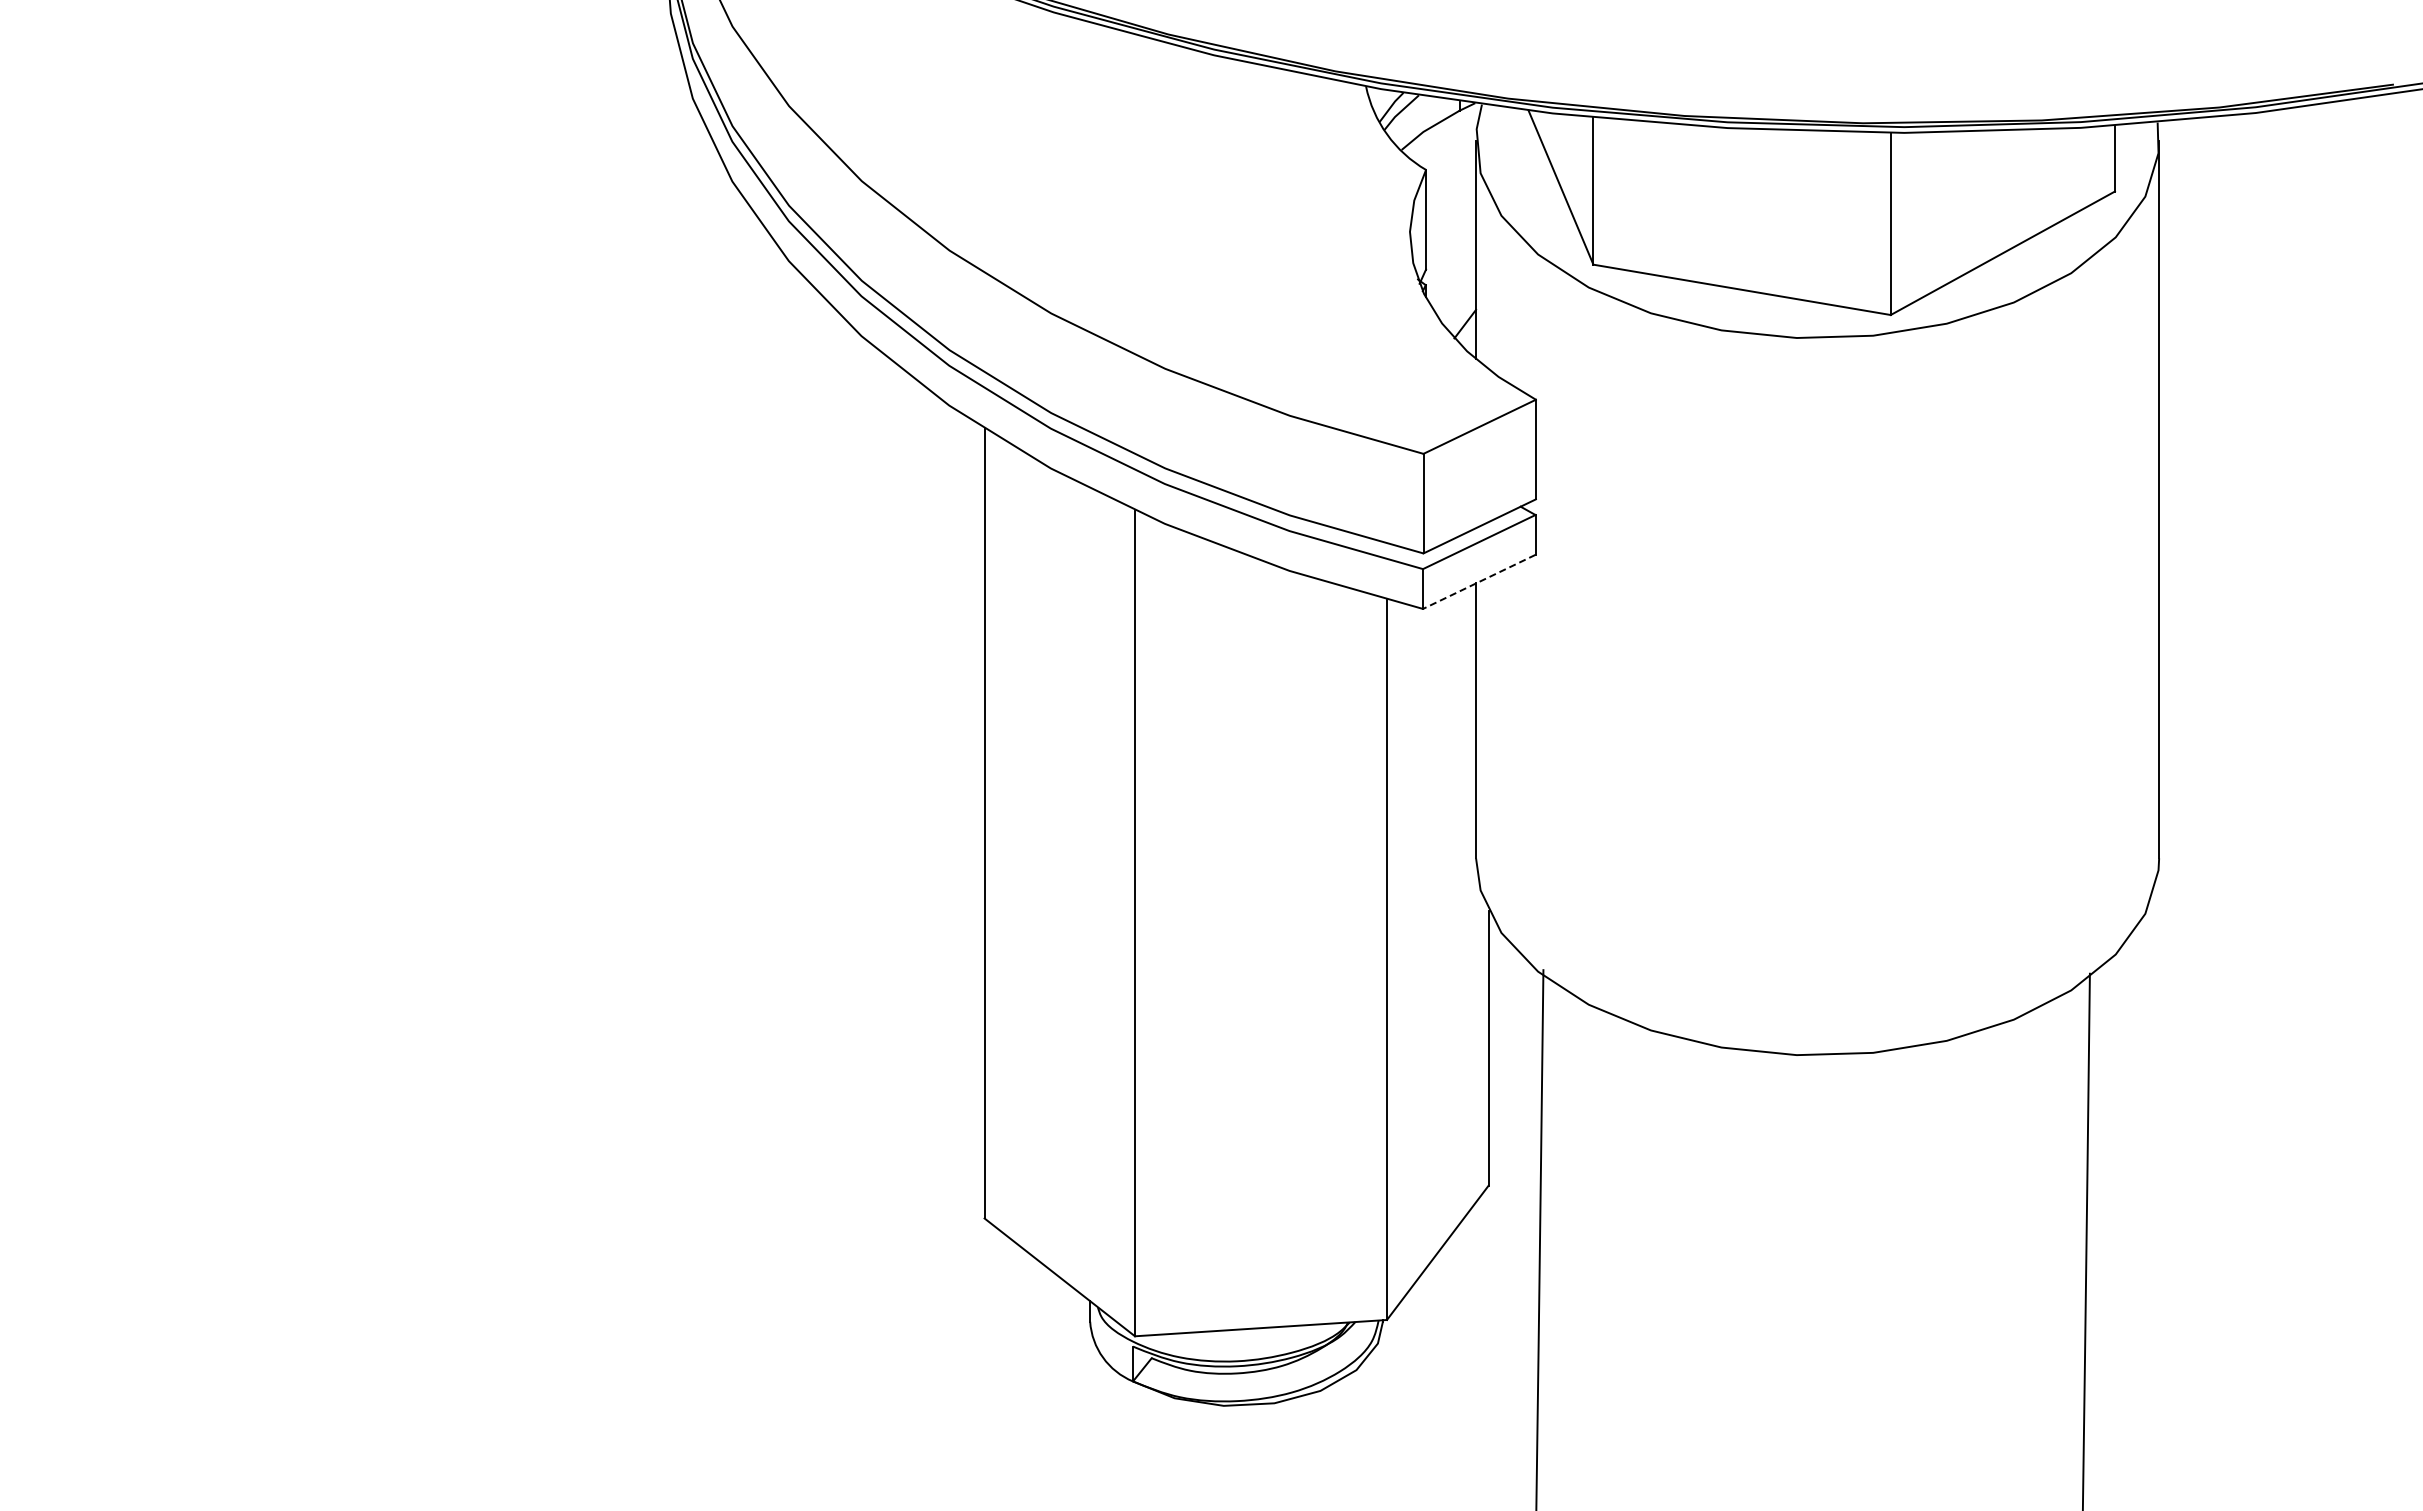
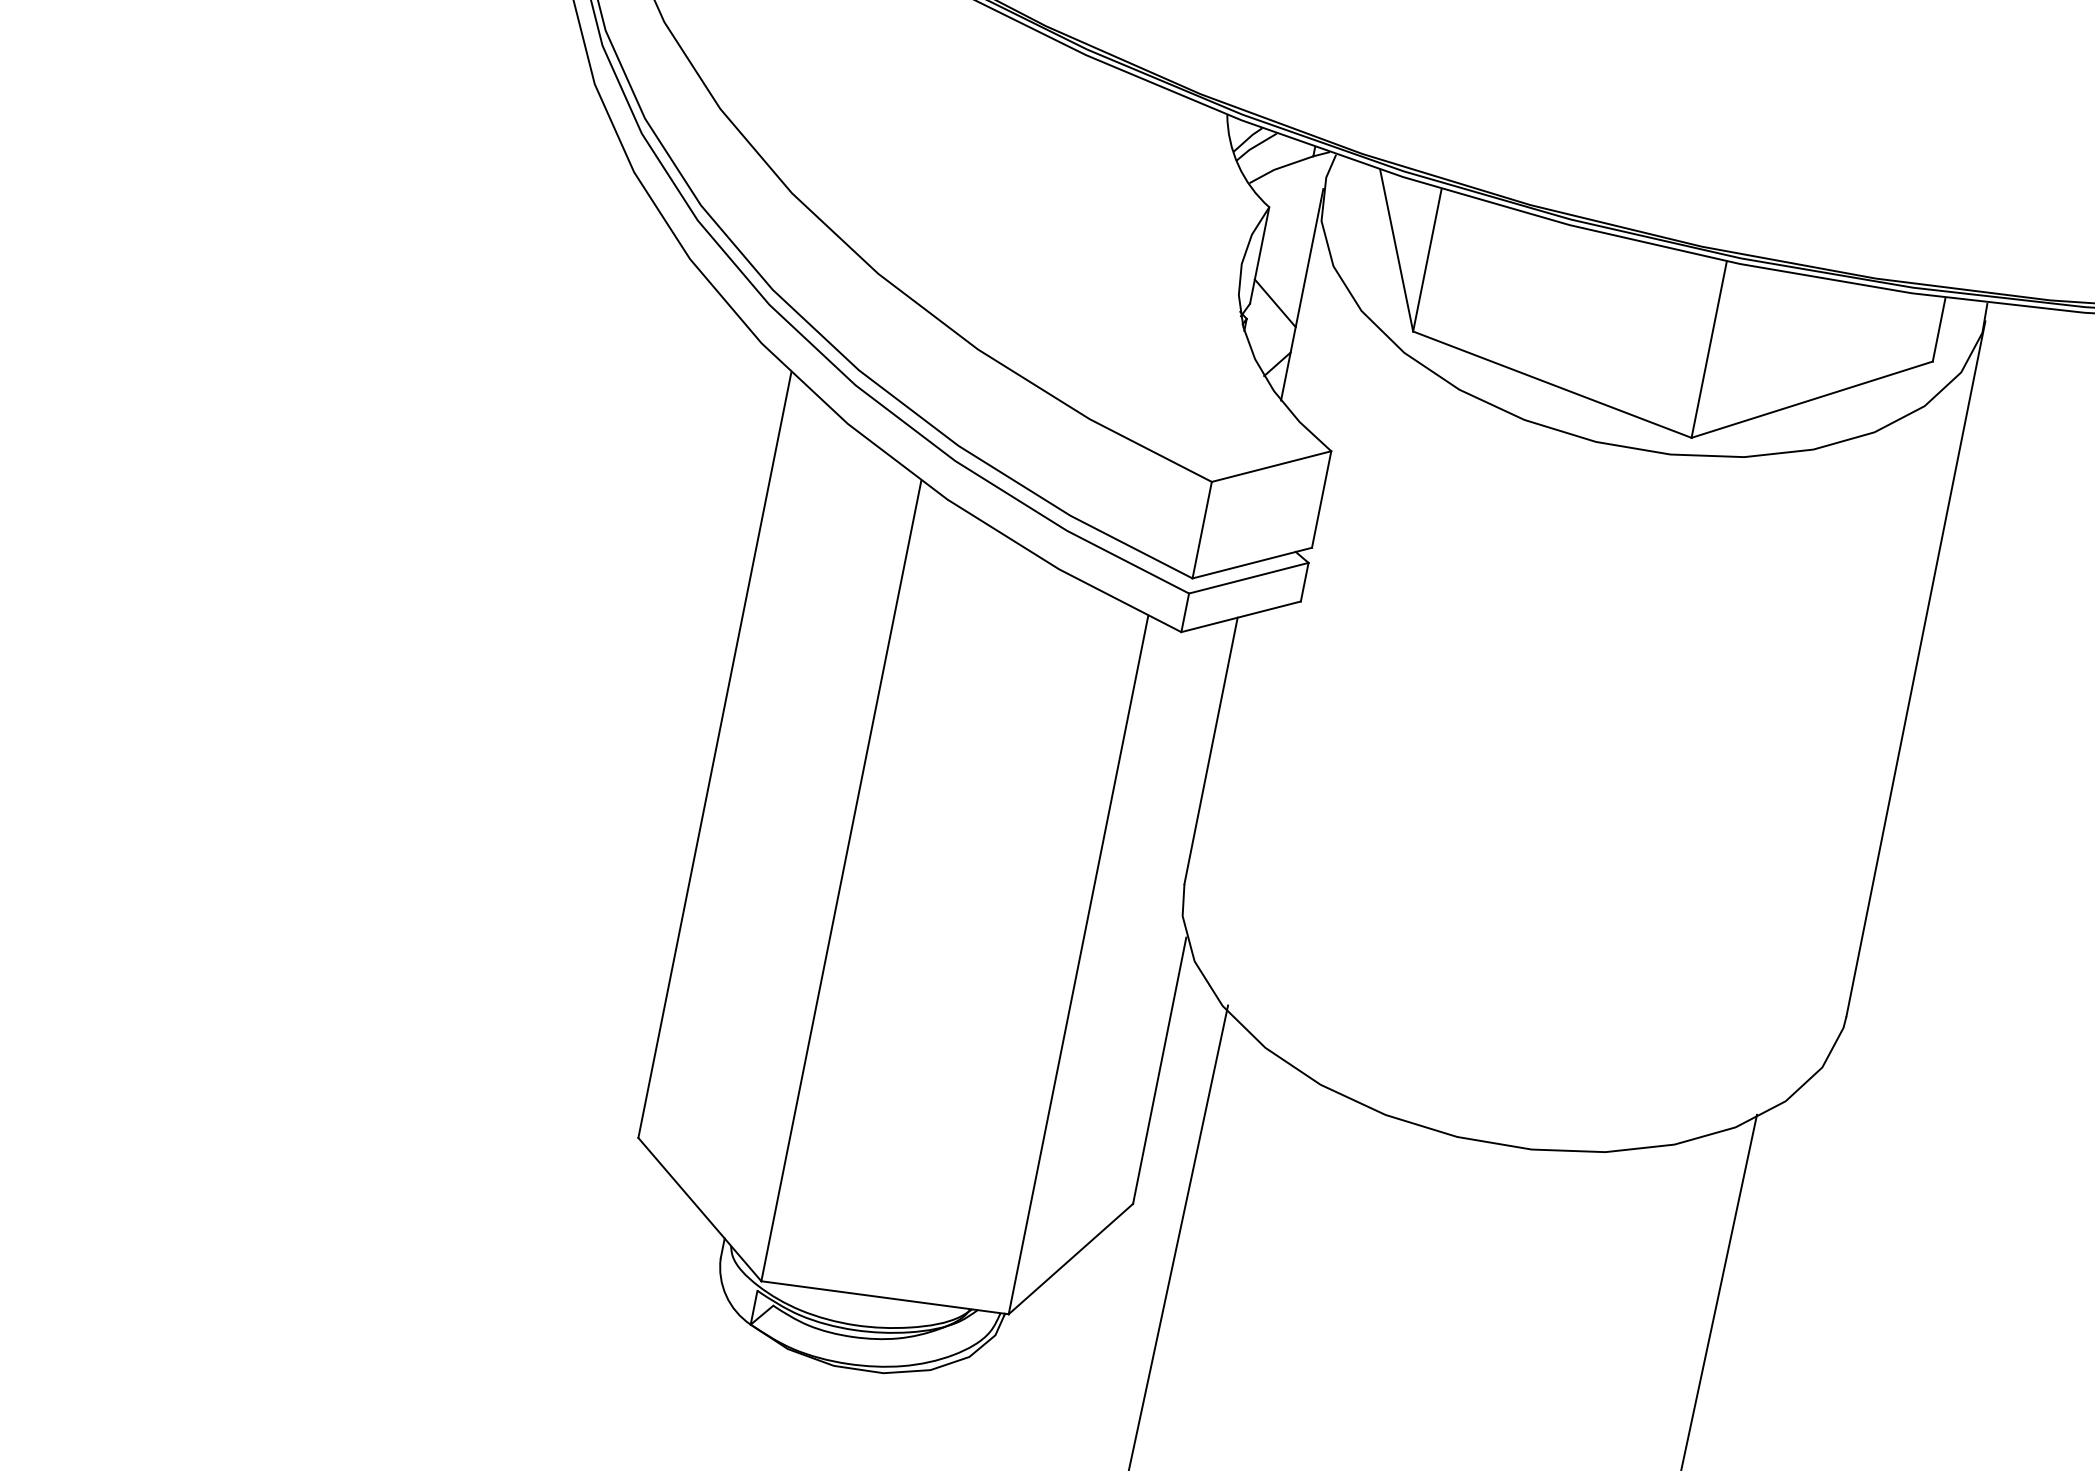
line: (1451, 263) -> (1275, 302), added
line: (1478, 582) -> (1240, 617), dashed -> solid

